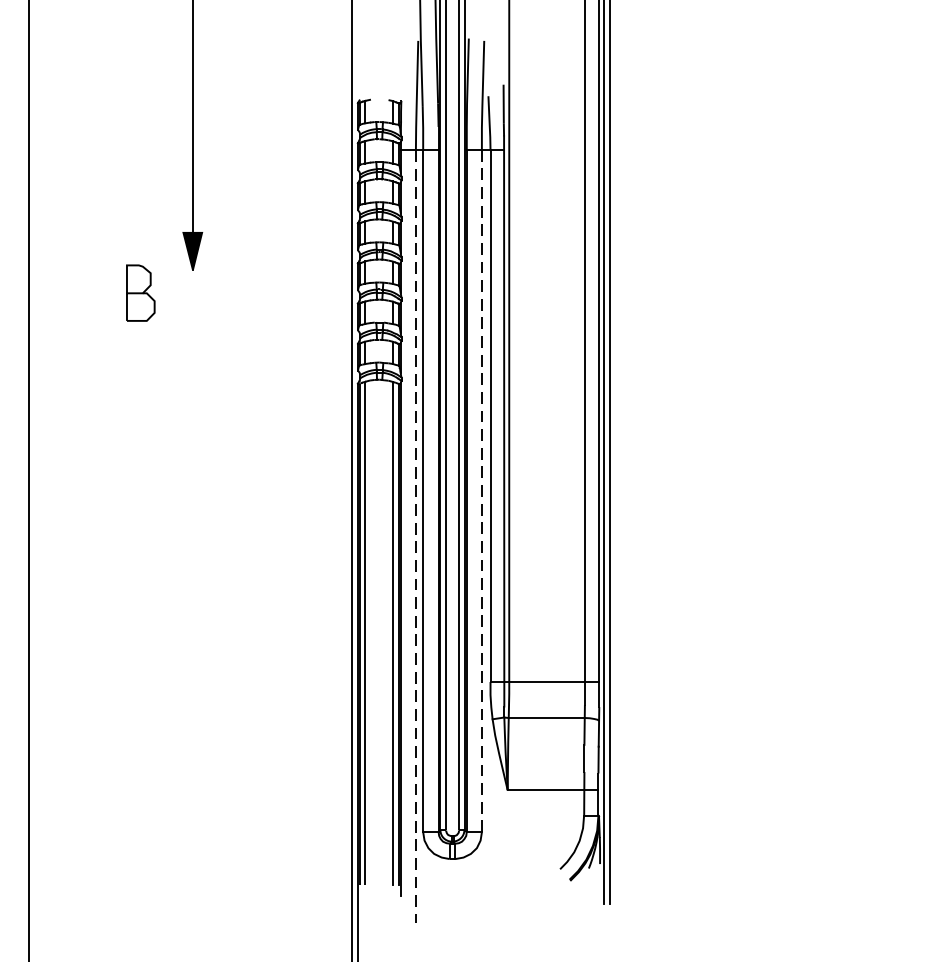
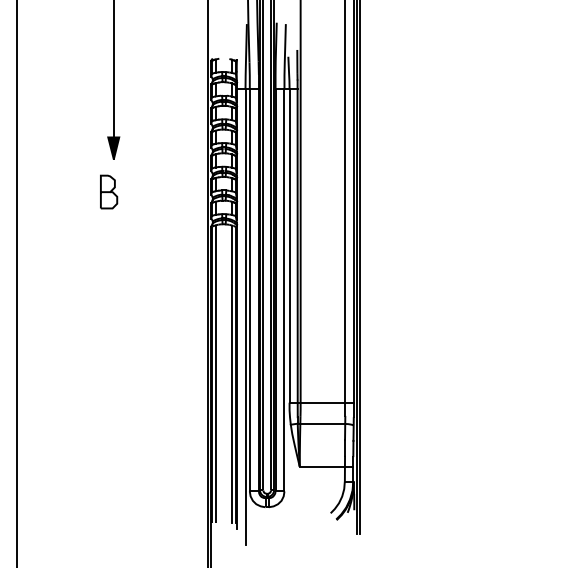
part: (141, 292) -> (109, 191), moved
line: (481, 490) -> (284, 289), dashed -> solid
line: (415, 537) -> (245, 317), dashed -> solid

